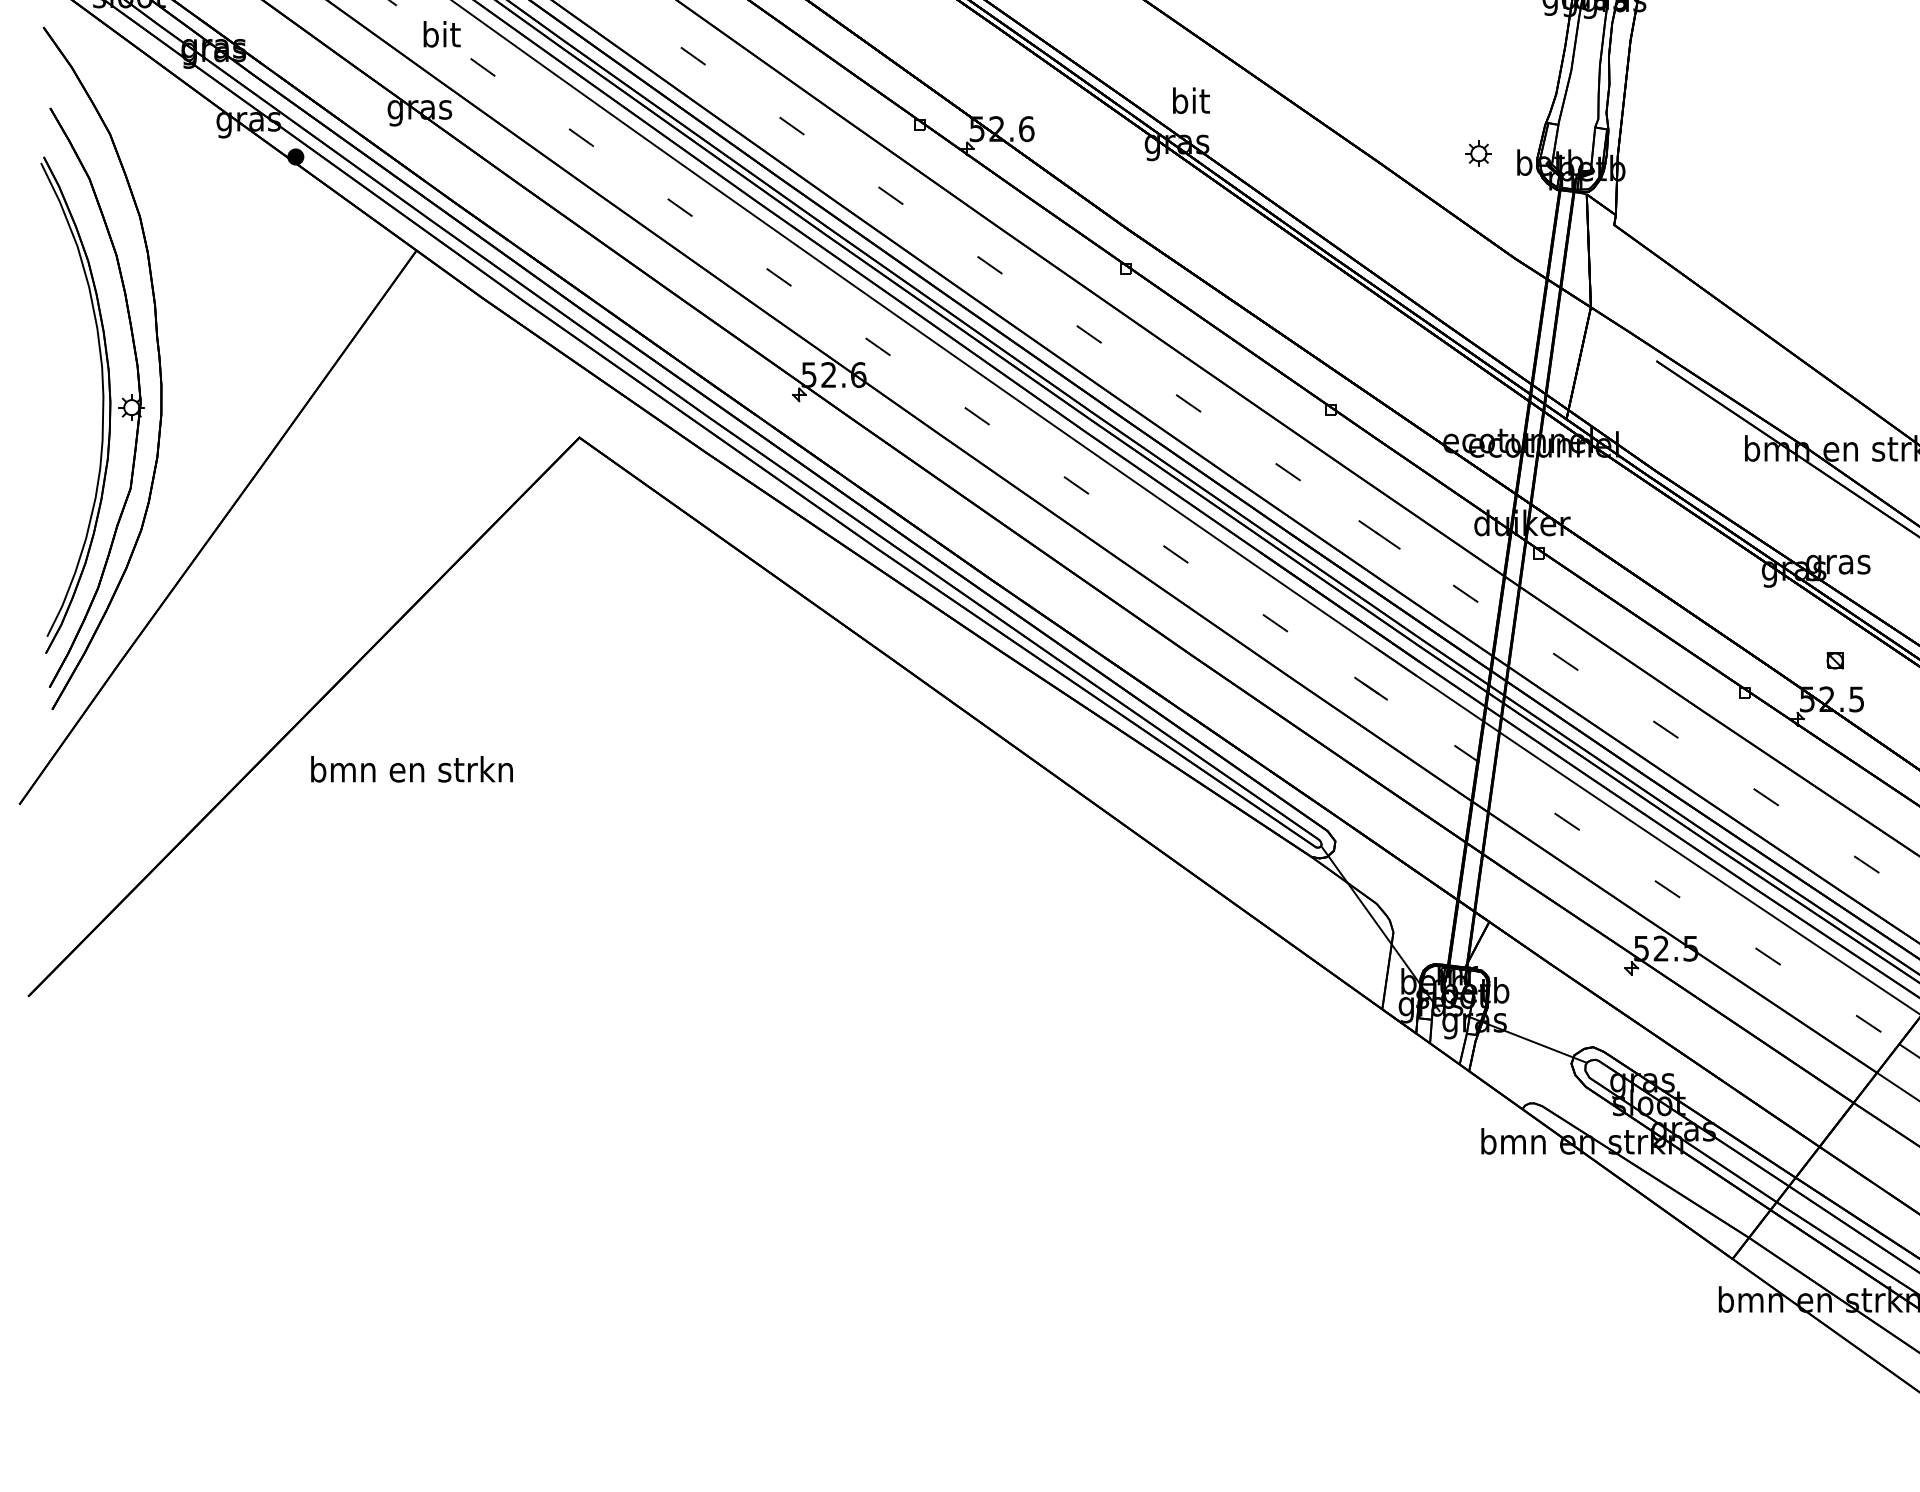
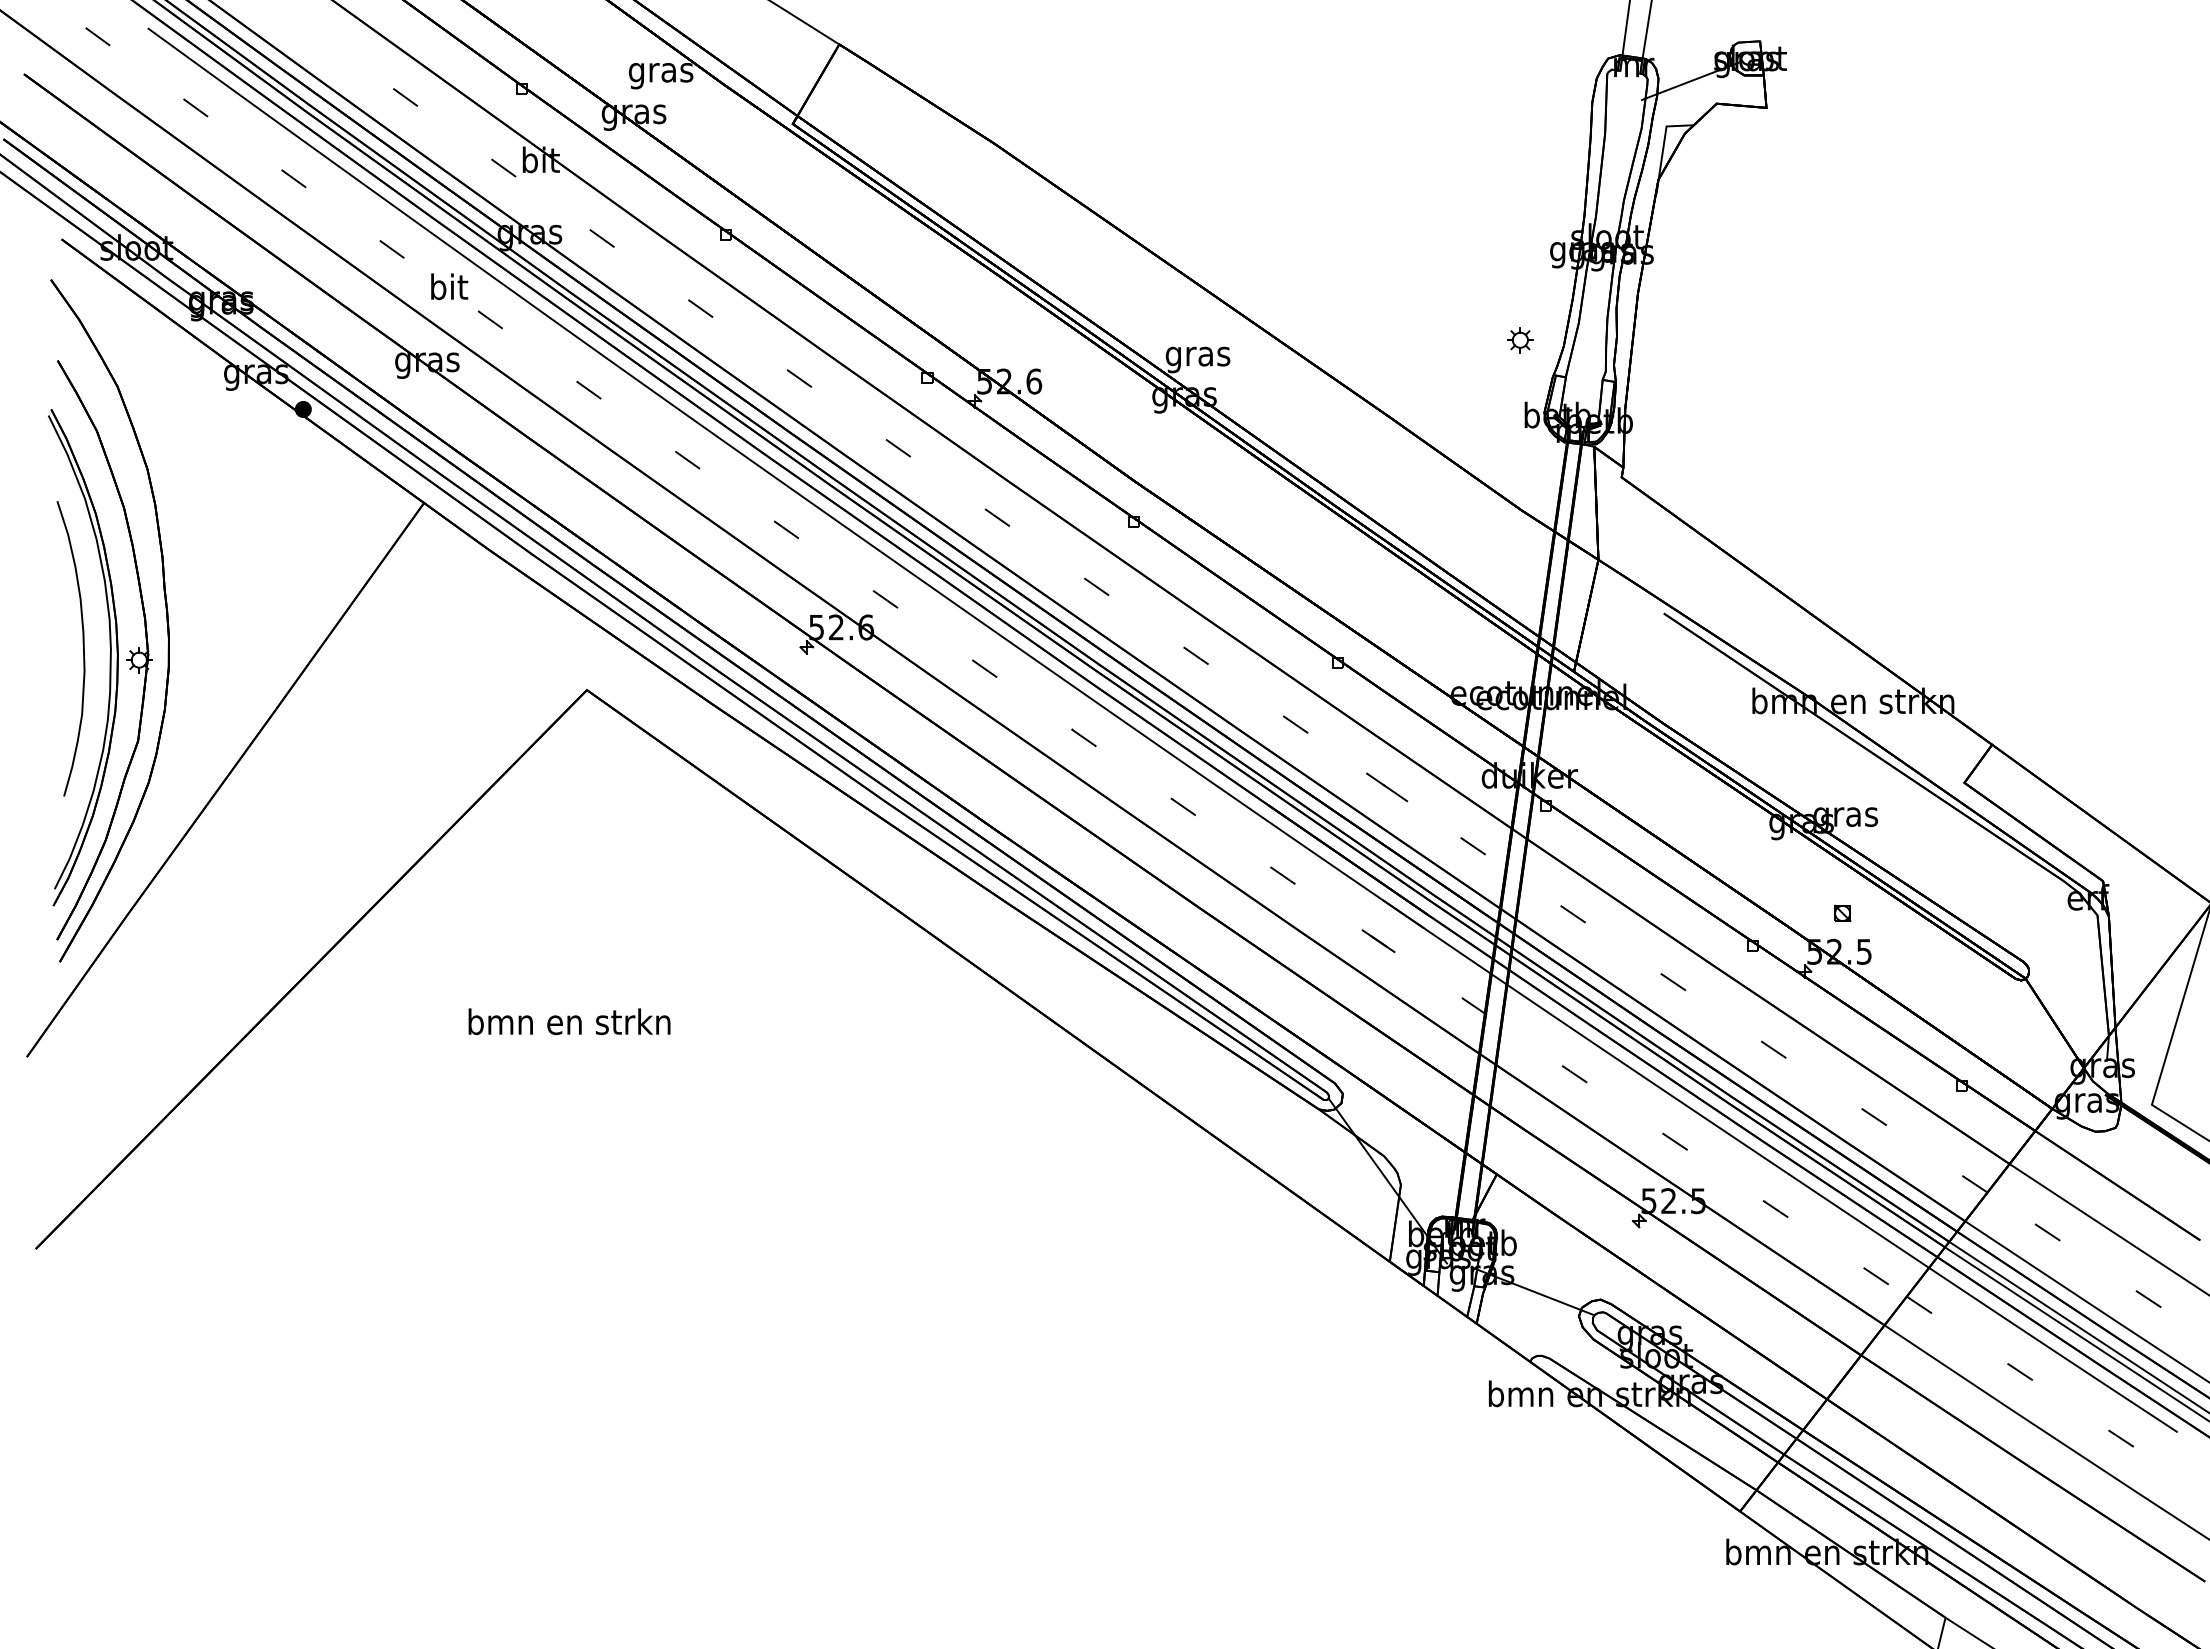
text: (1190, 104) -> (1197, 356), bit -> gras
part: (1479, 154) -> (1520, 340), moved
curve: (75, 393) -> (82, 645), added
text: (412, 769) -> (569, 1021), moved

